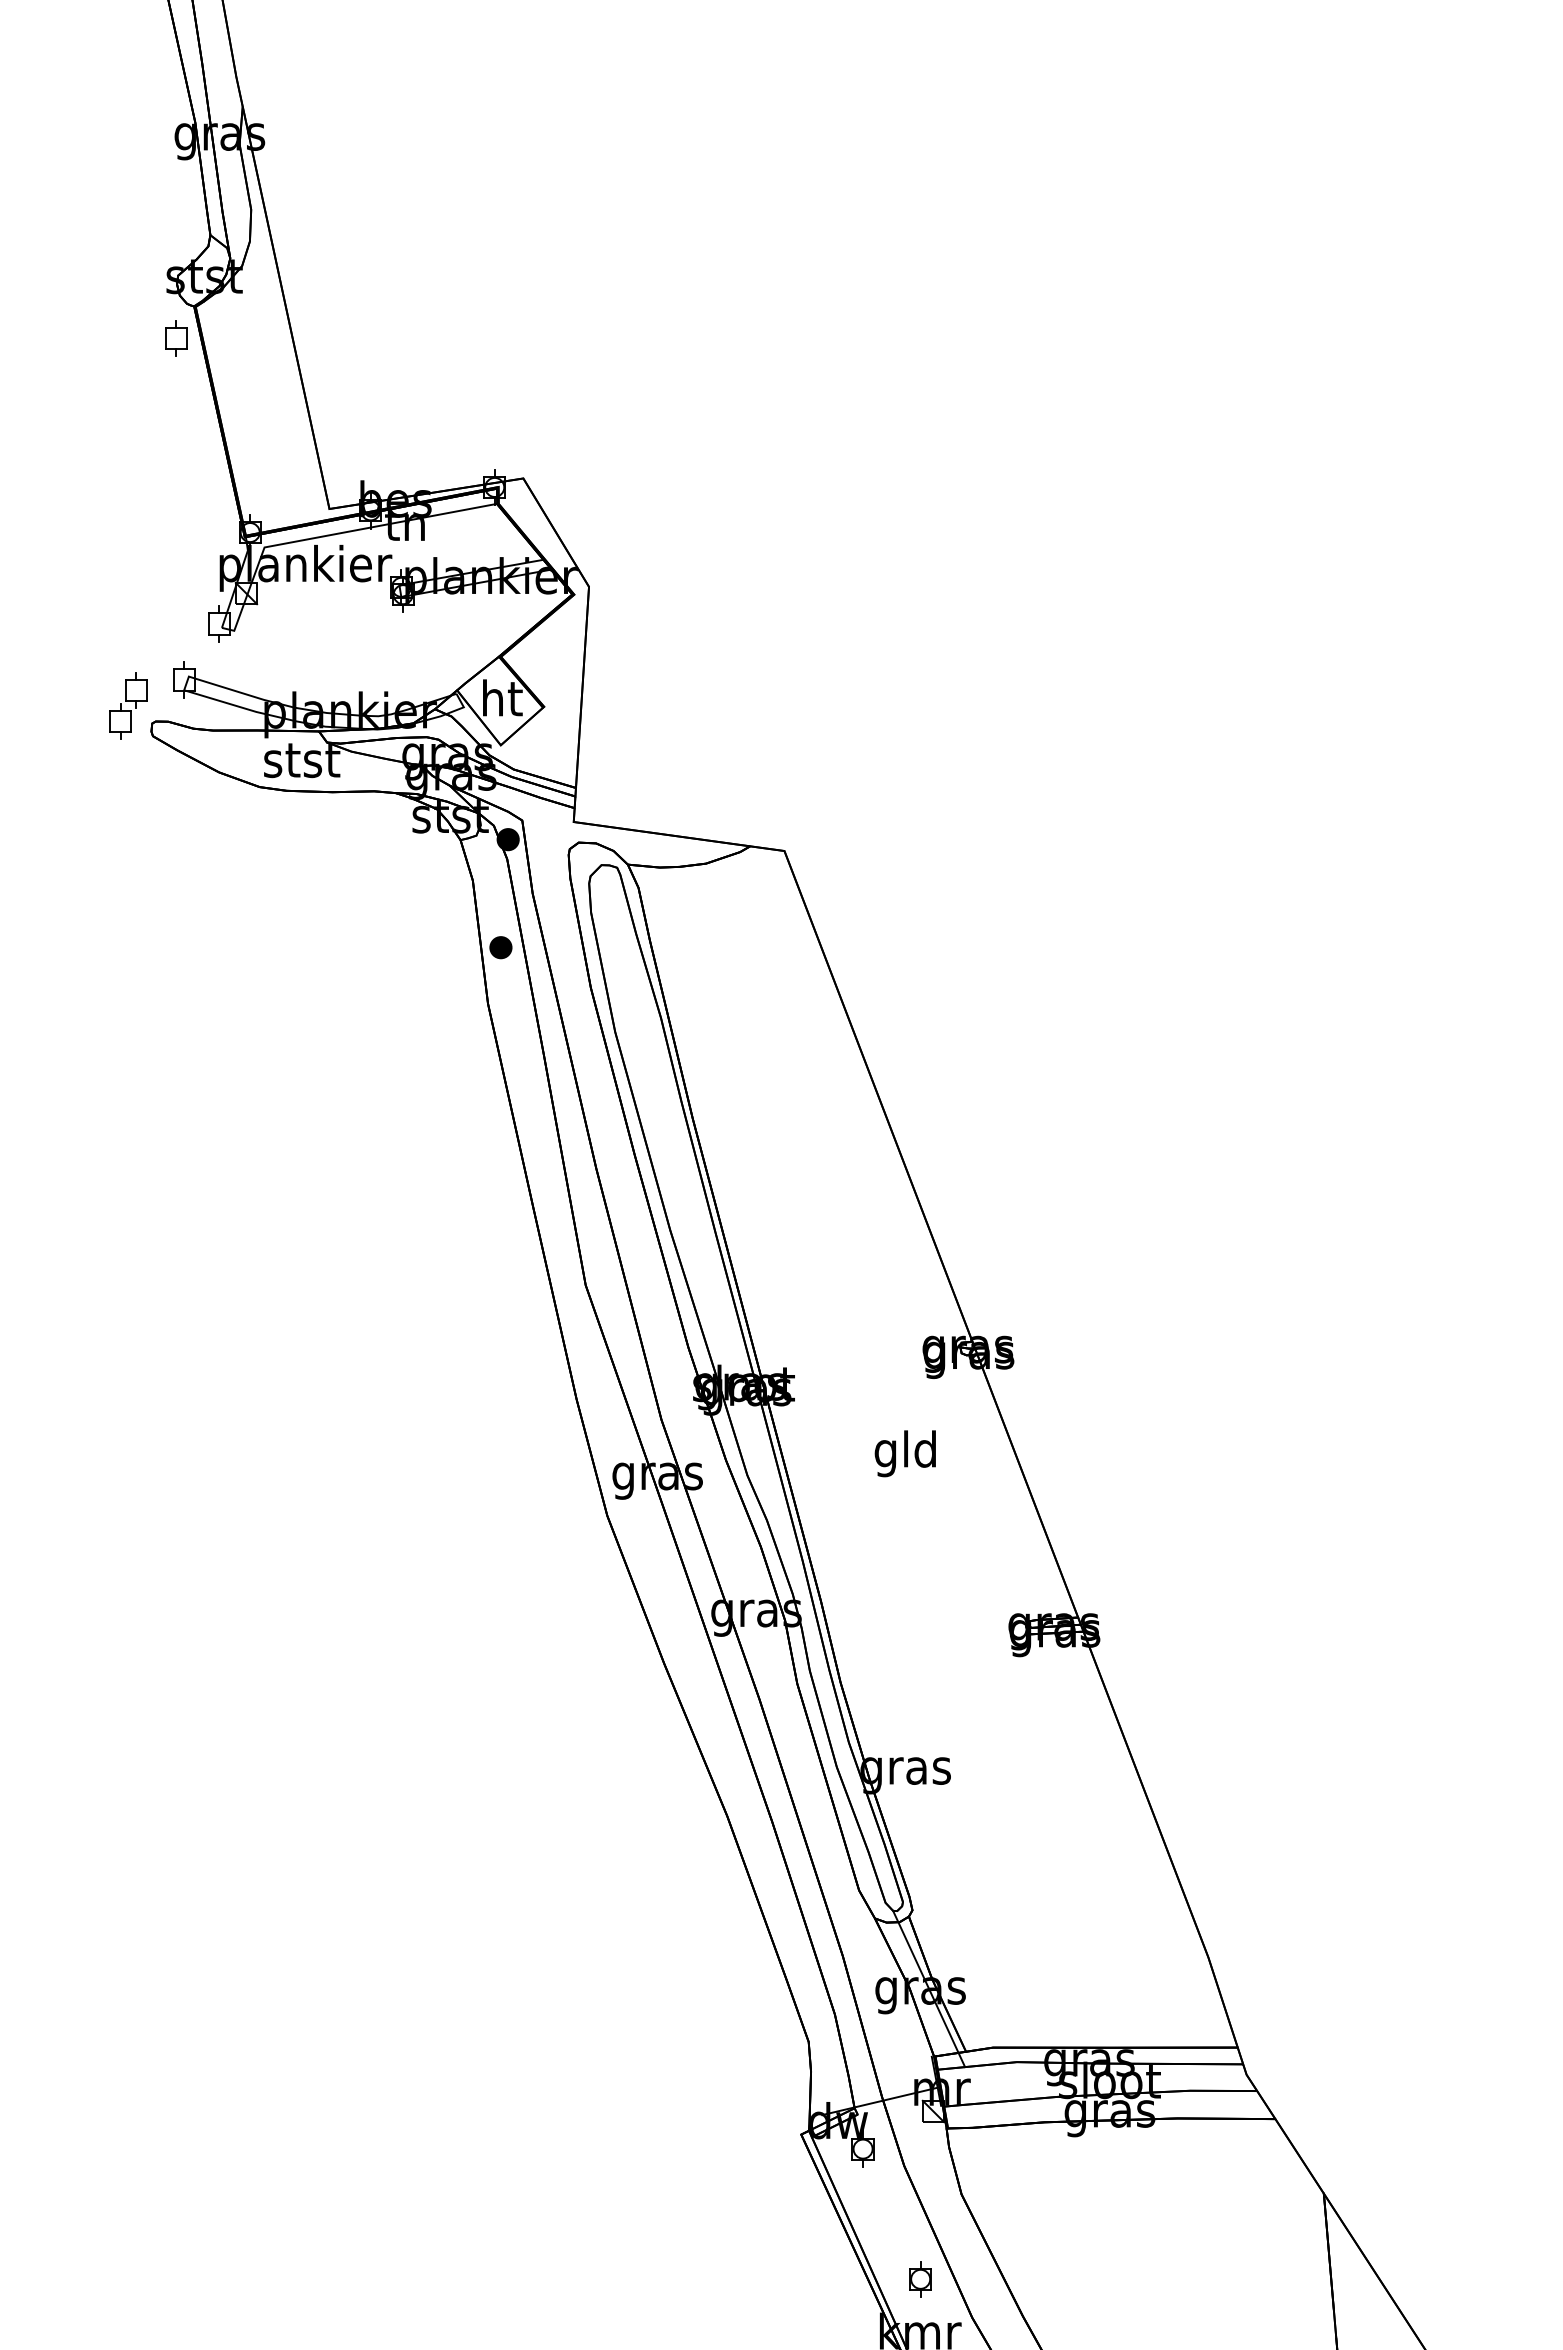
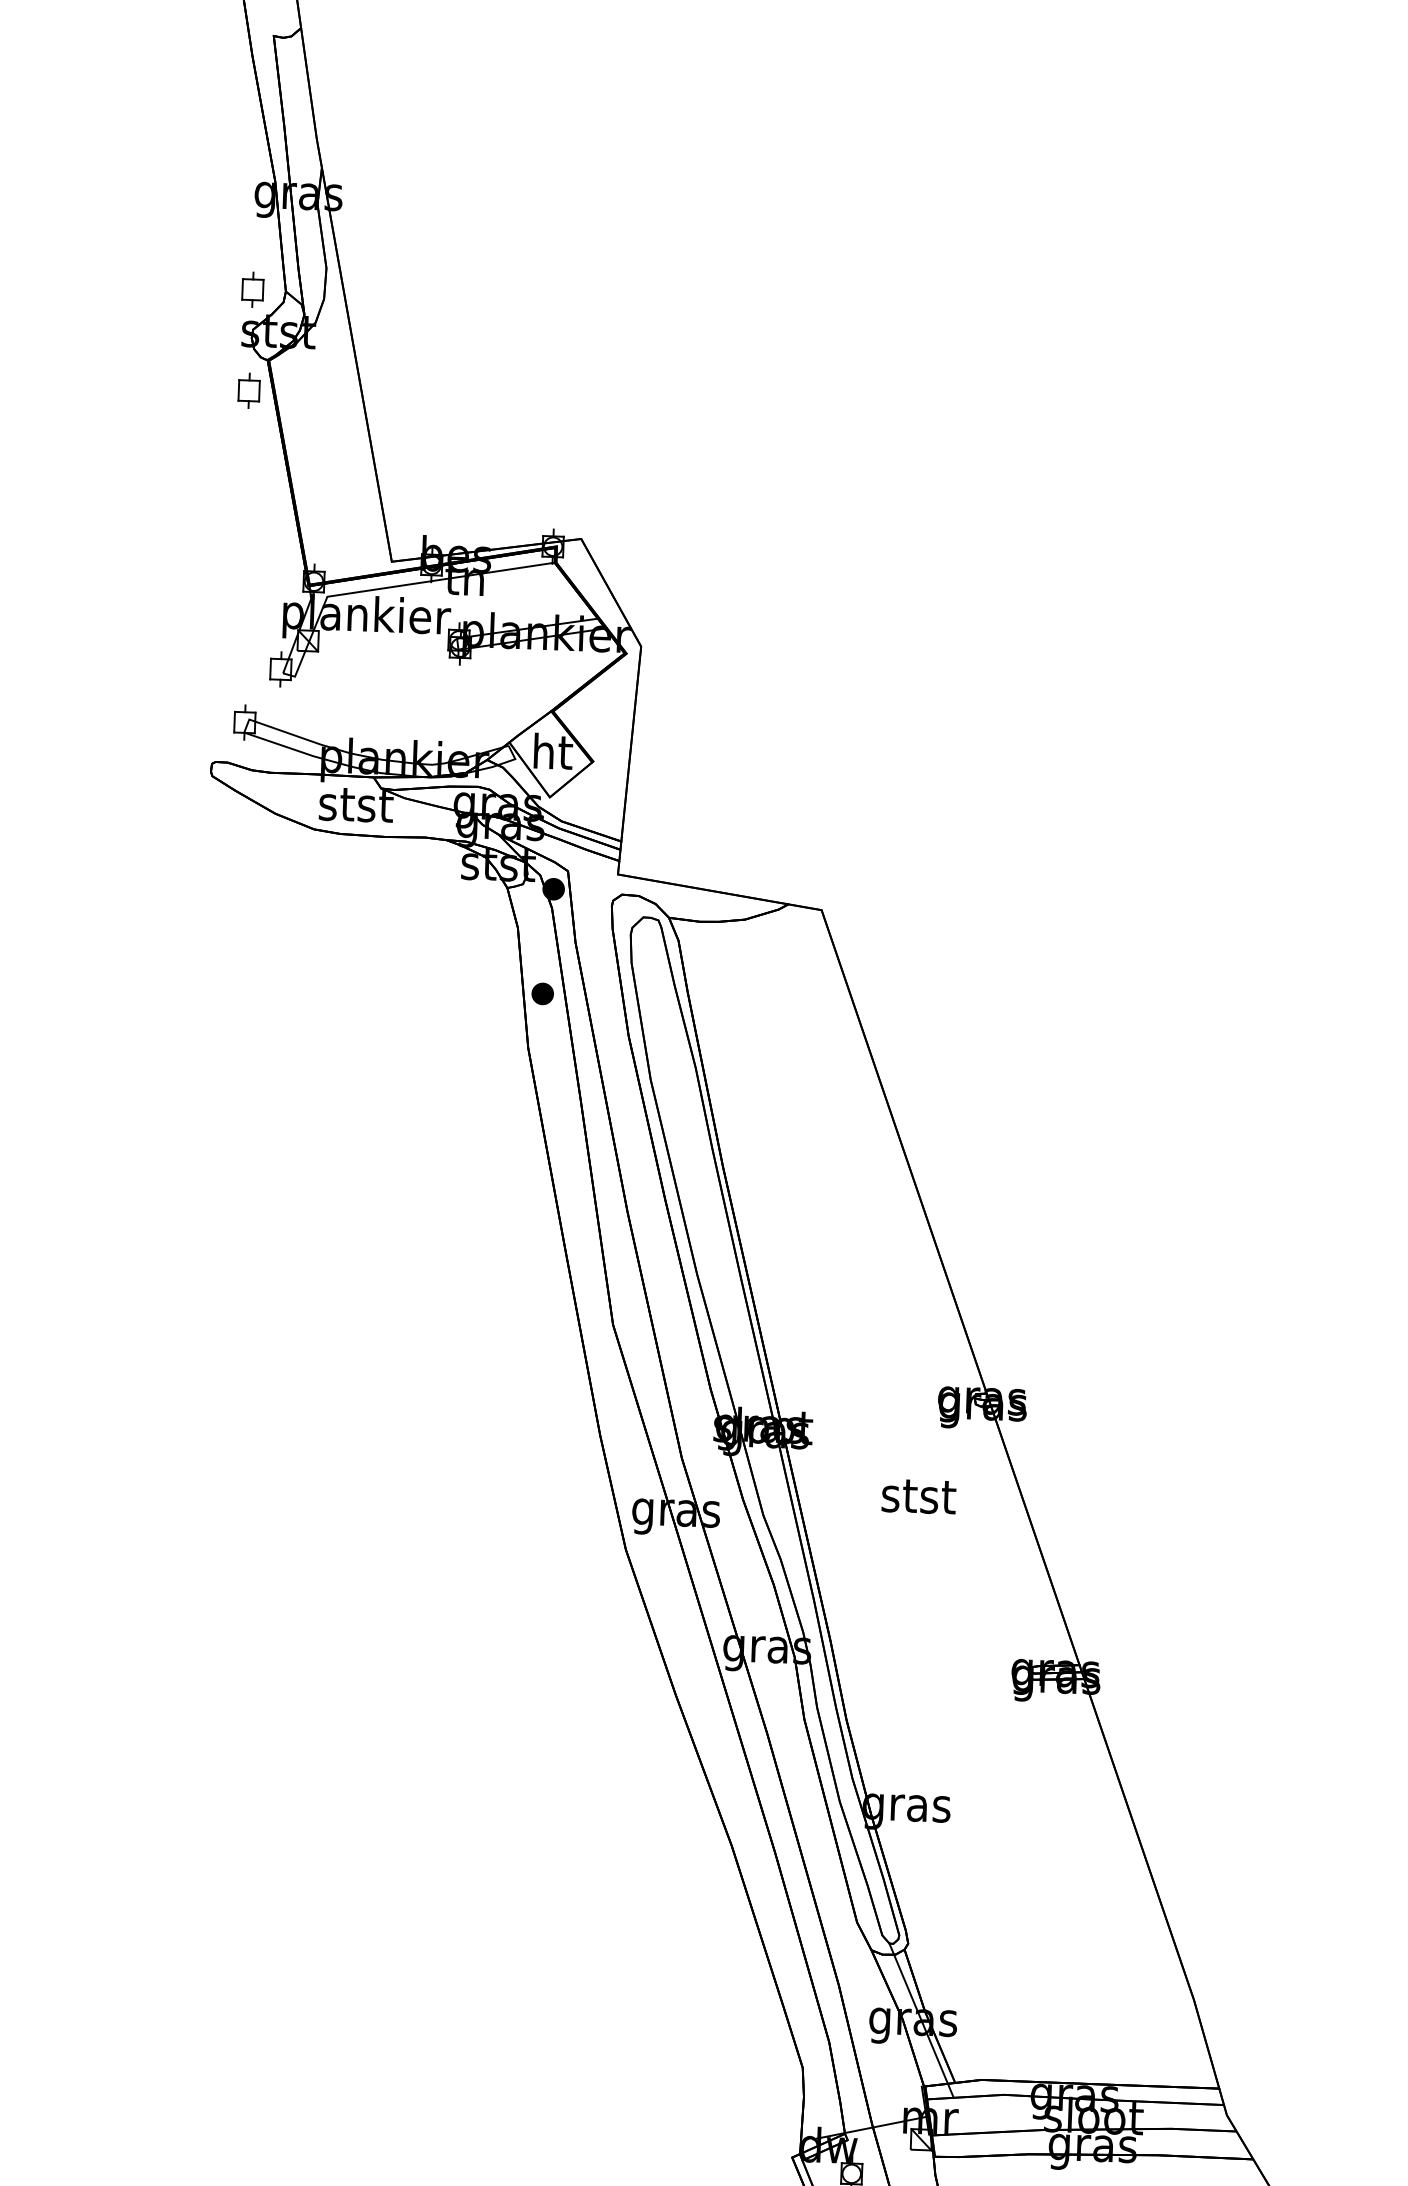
part: (176, 234) -> (253, 289), added
part: (128, 705) -> (189, 745), removed
text: (906, 1453) -> (918, 1499), gld -> stst

